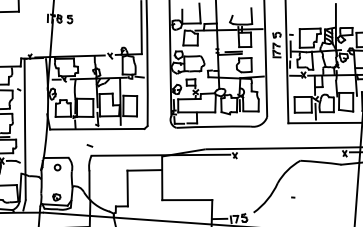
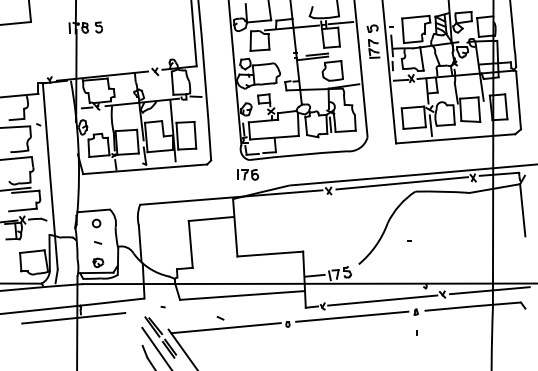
part: (174, 138) -> (247, 174), added
line: (90, 145) -> (98, 242), moved
line: (290, 153) -> (401, 183), added

